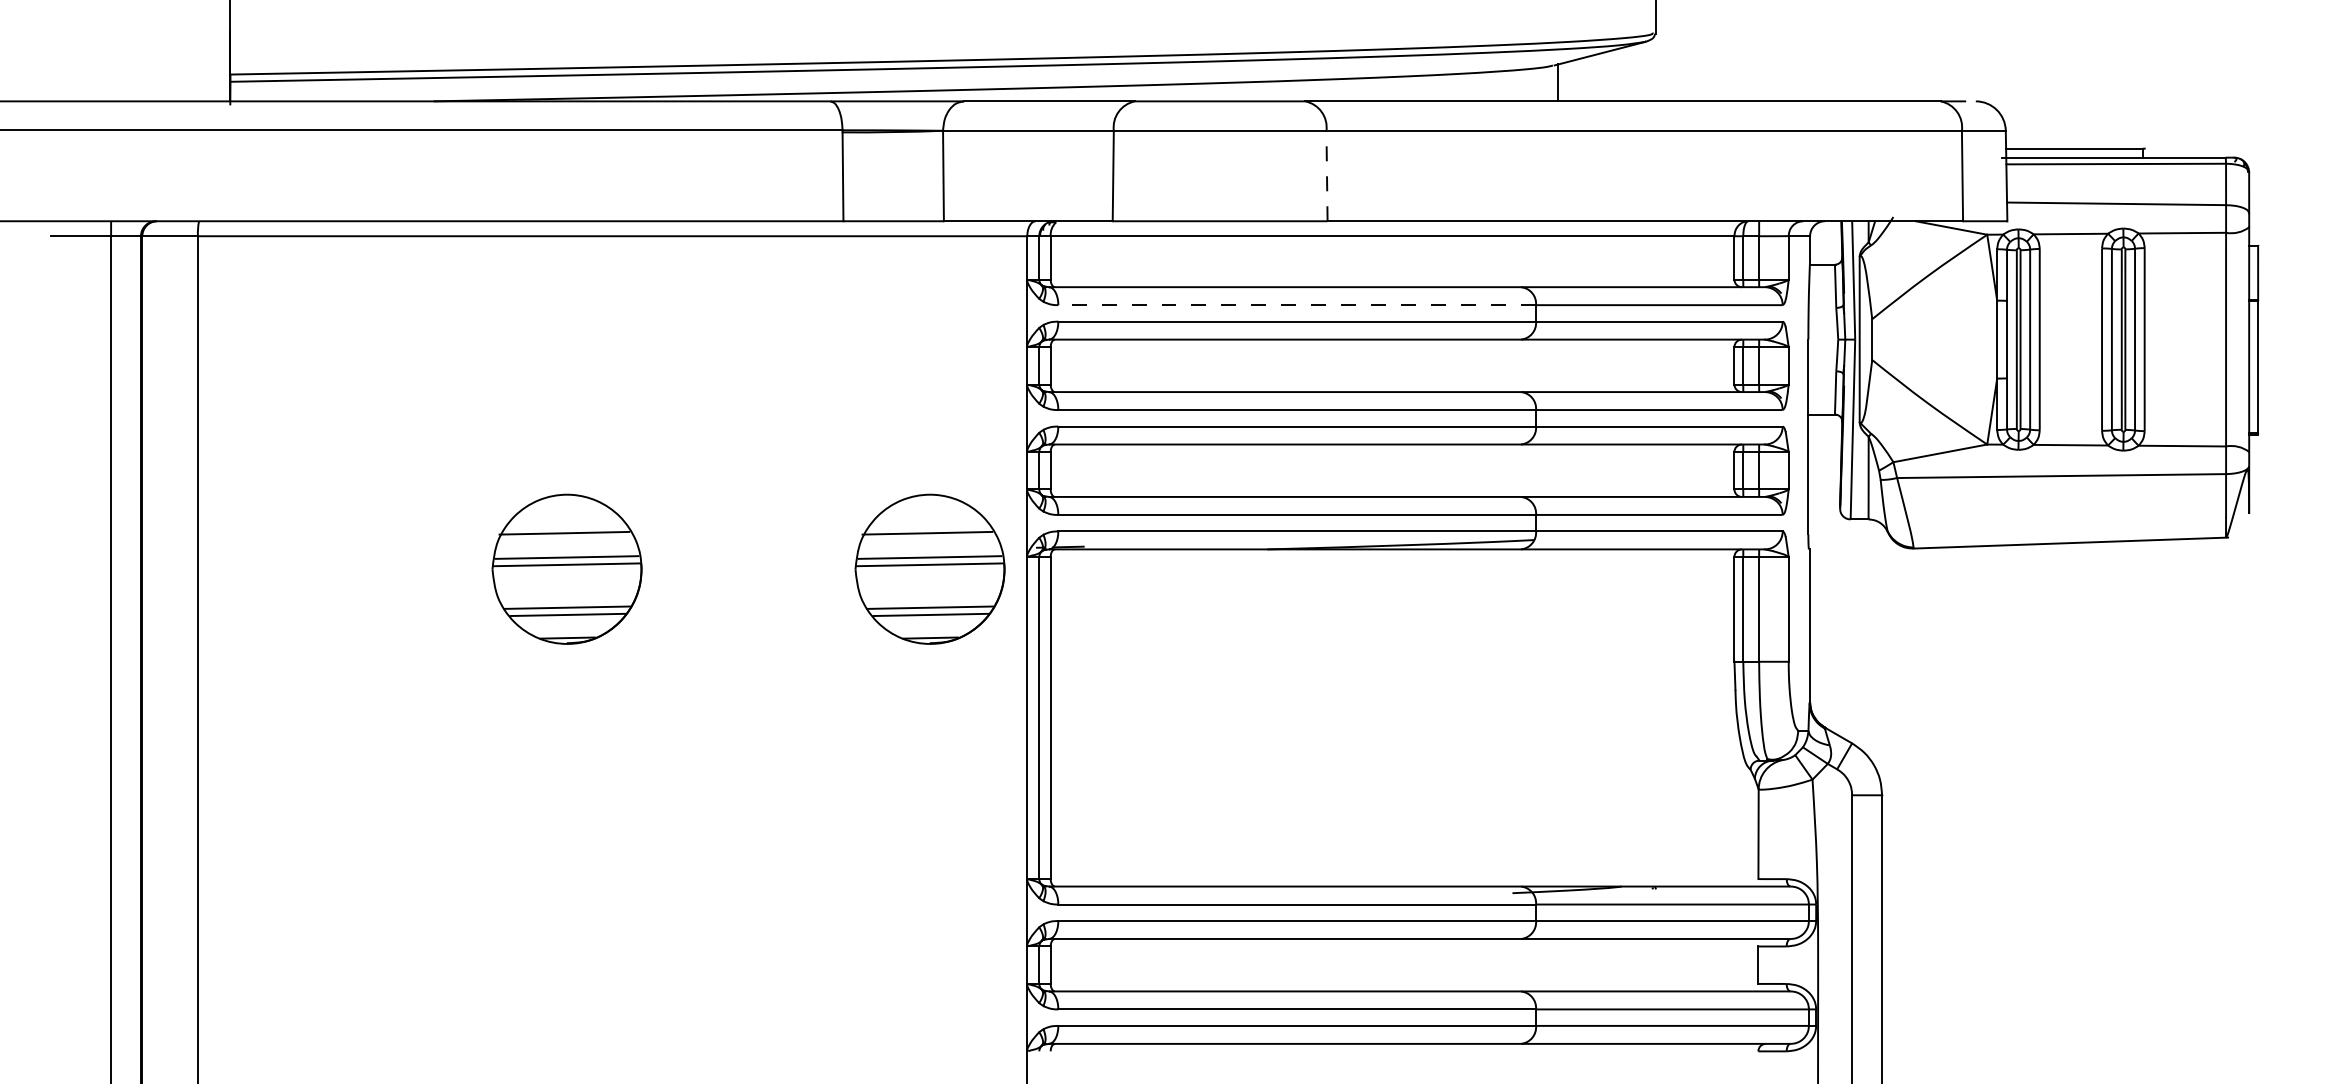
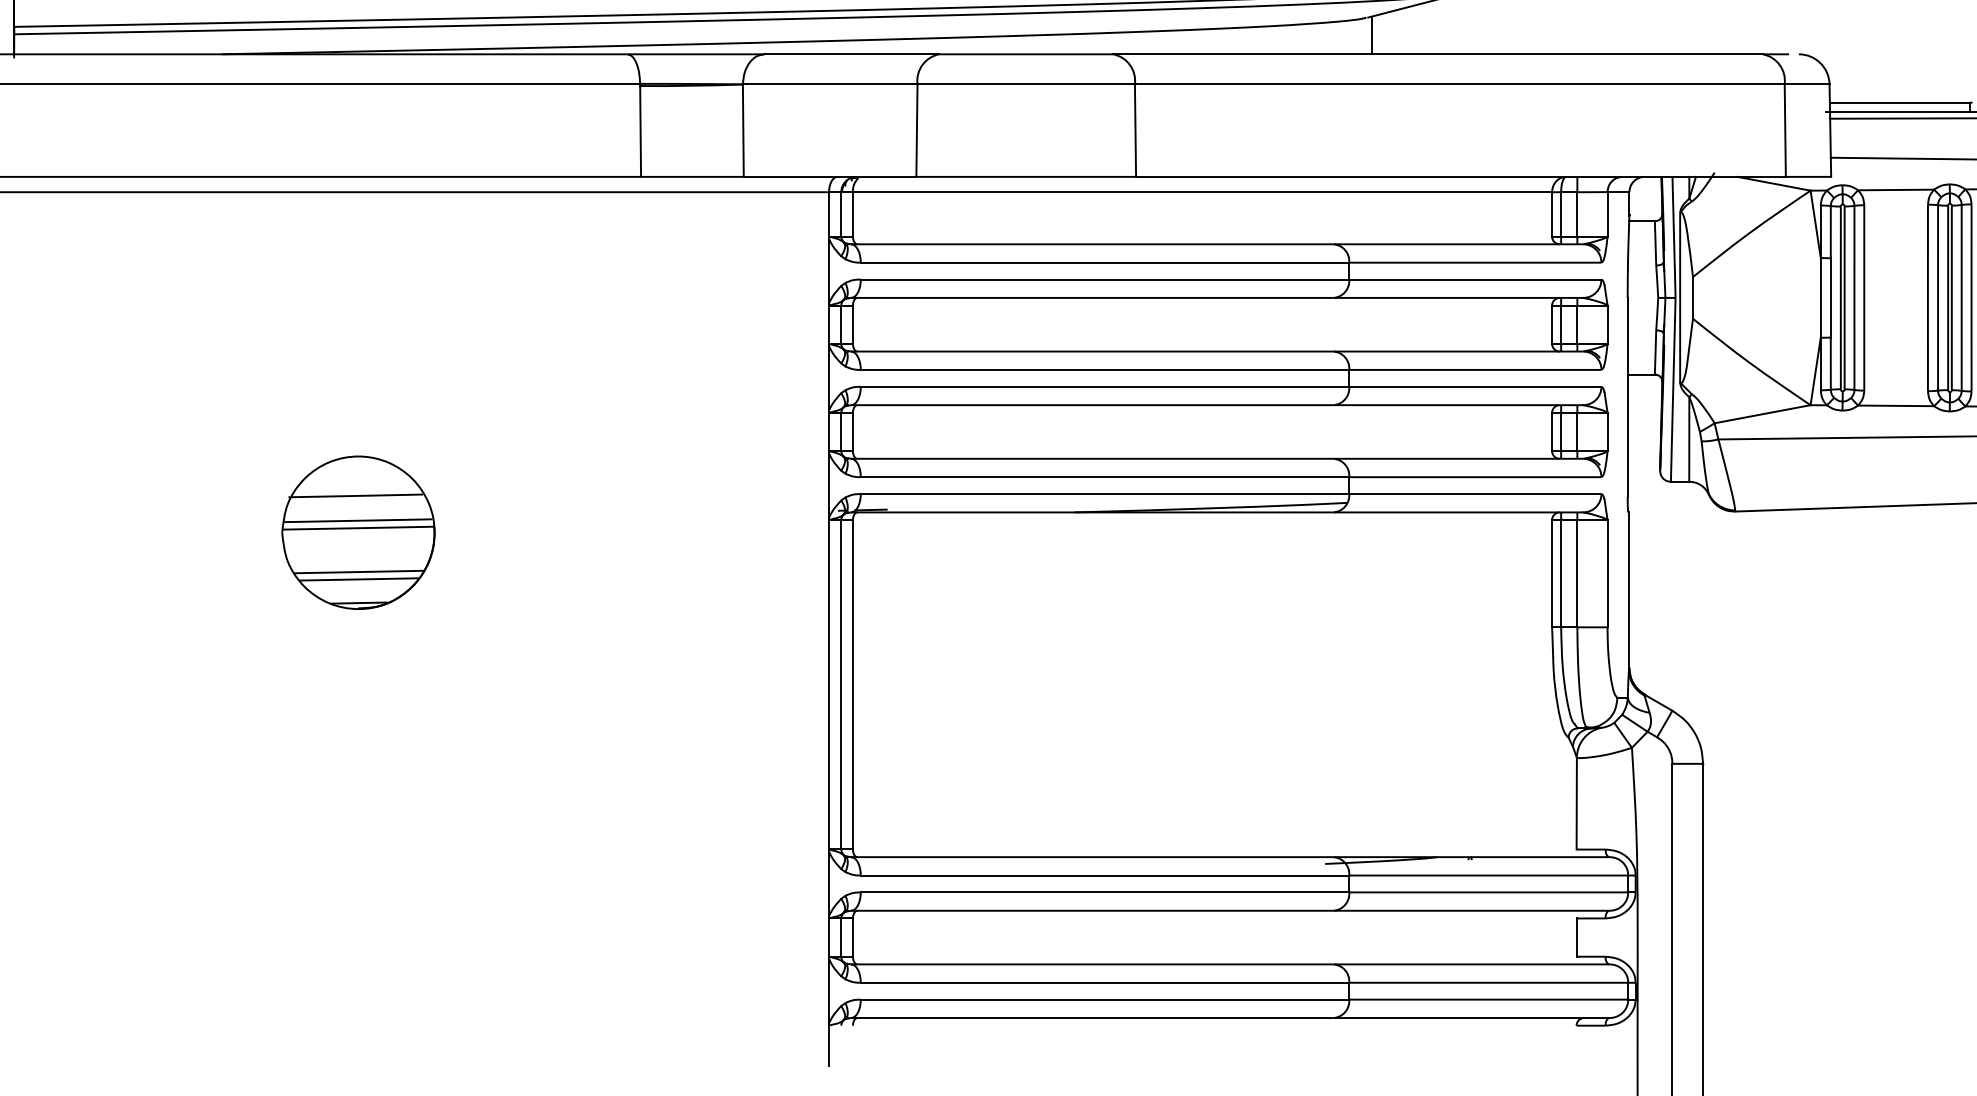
line: (1327, 175) -> (1135, 130), dashed -> solid
line: (1297, 305) -> (1105, 263), dashed -> solid
part: (929, 568) -> (729, 531), removed

